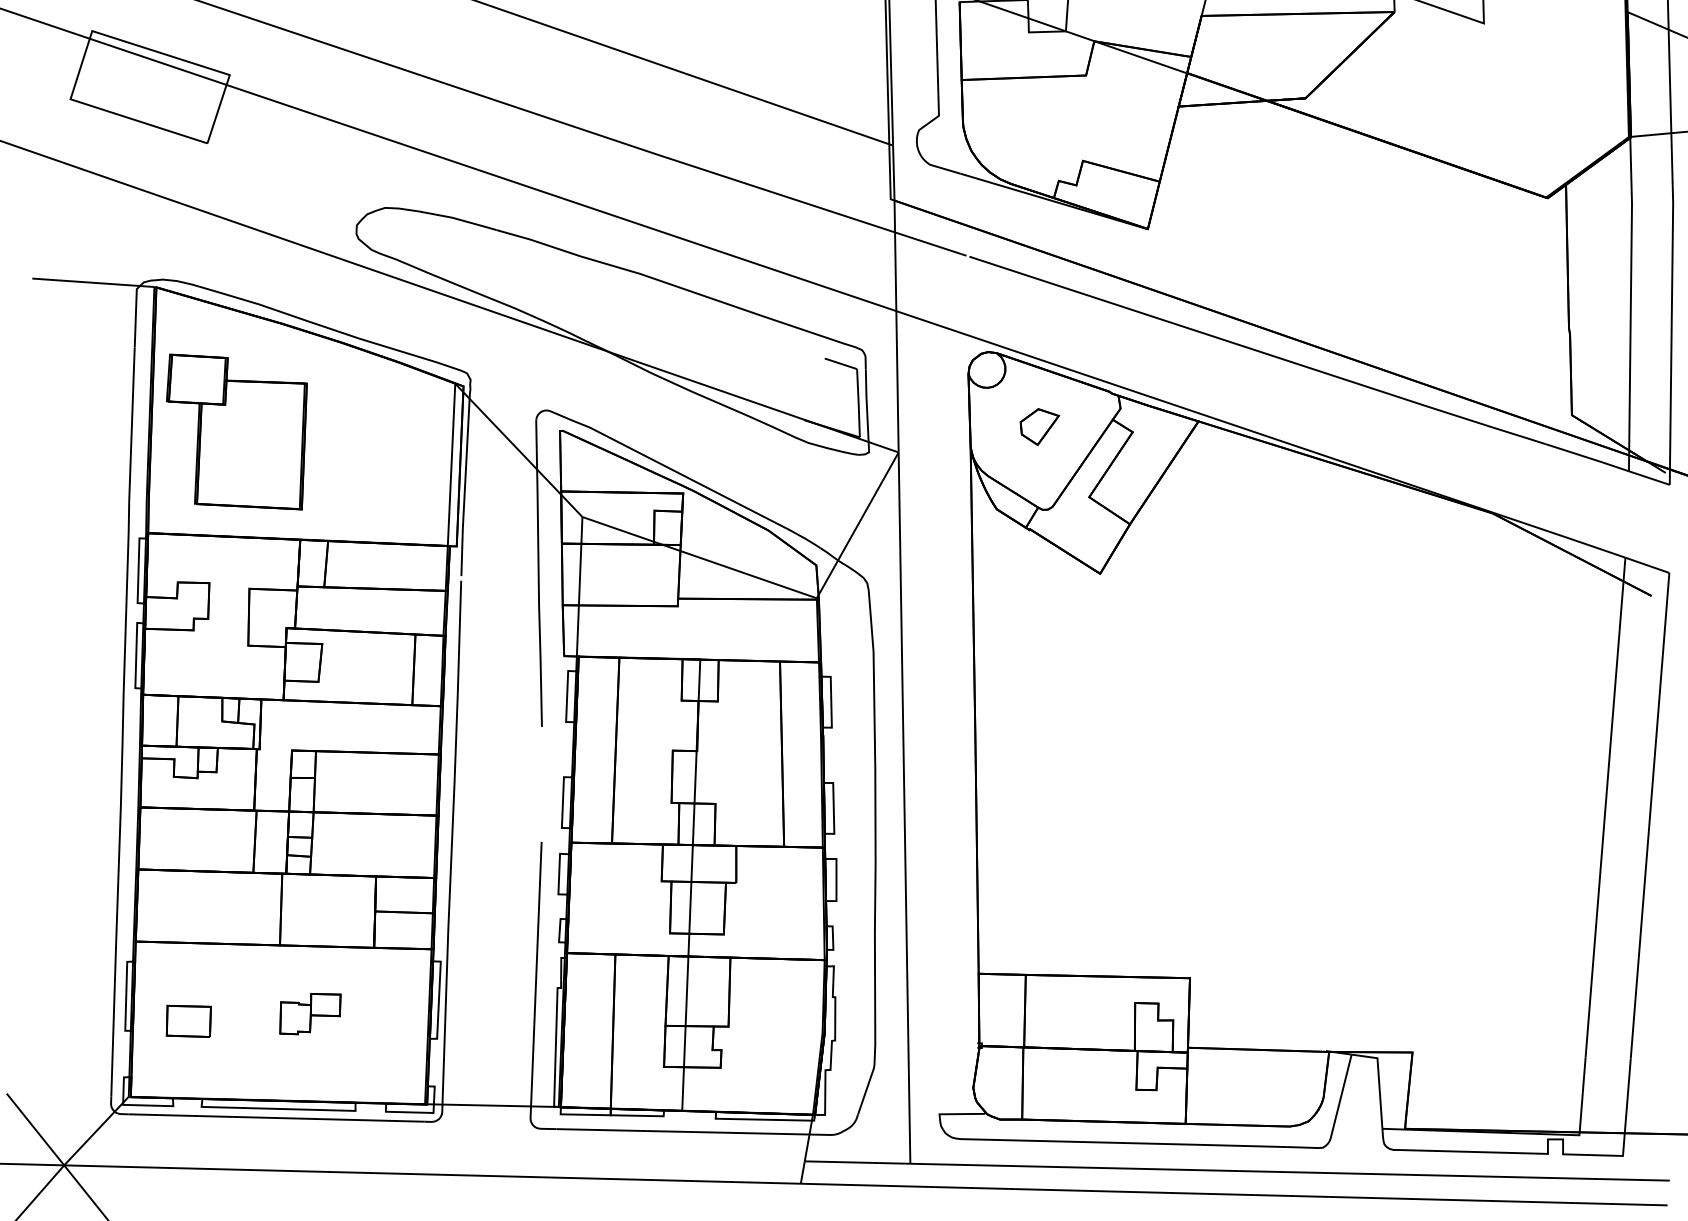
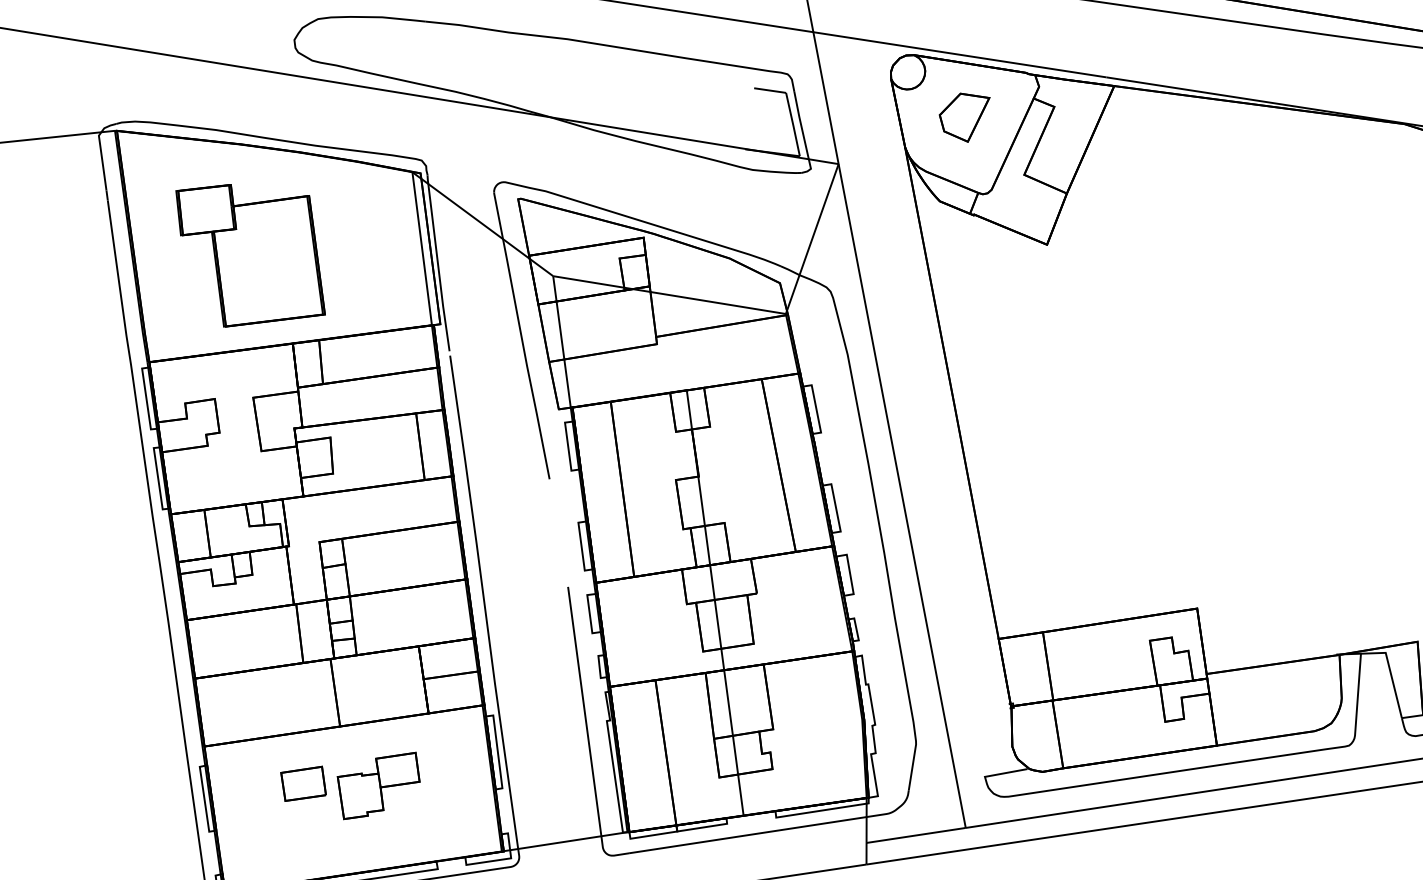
part: (1039, 426) -> (966, 116), size x1.43
part: (236, 431) -> (251, 252), moved
part: (310, 1013) -> (379, 785), size x1.43
part: (188, 1020) -> (303, 783), moved

